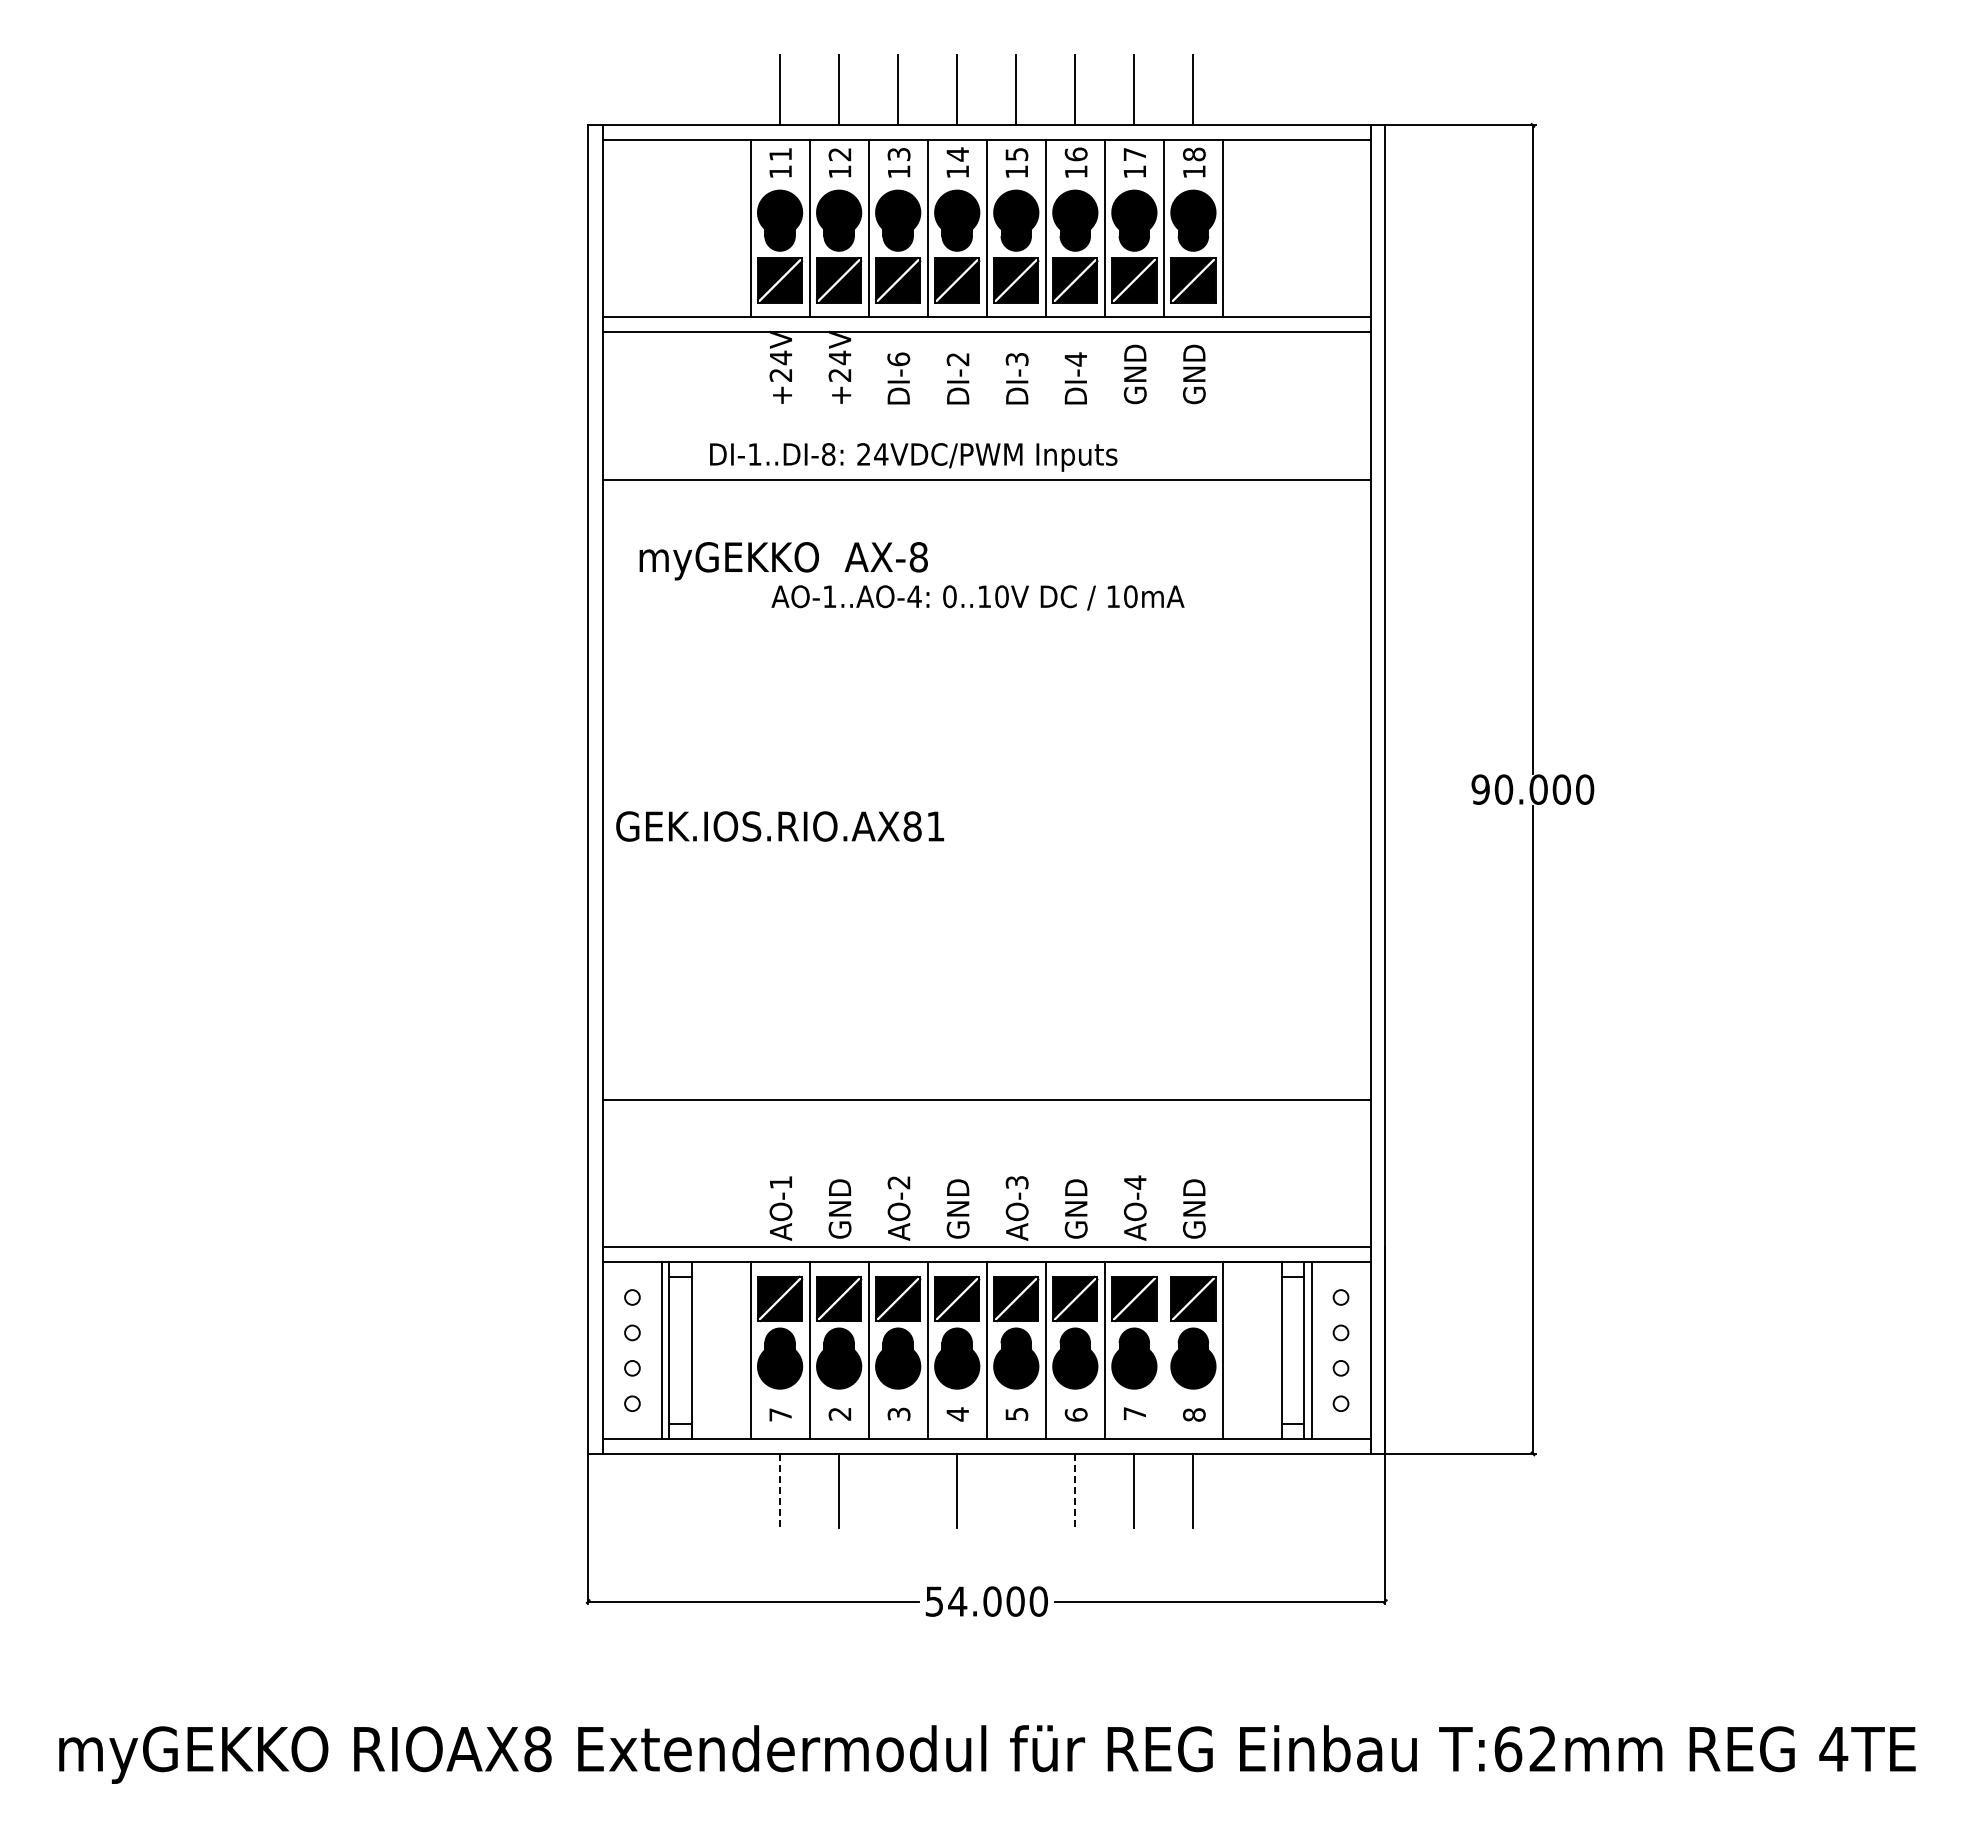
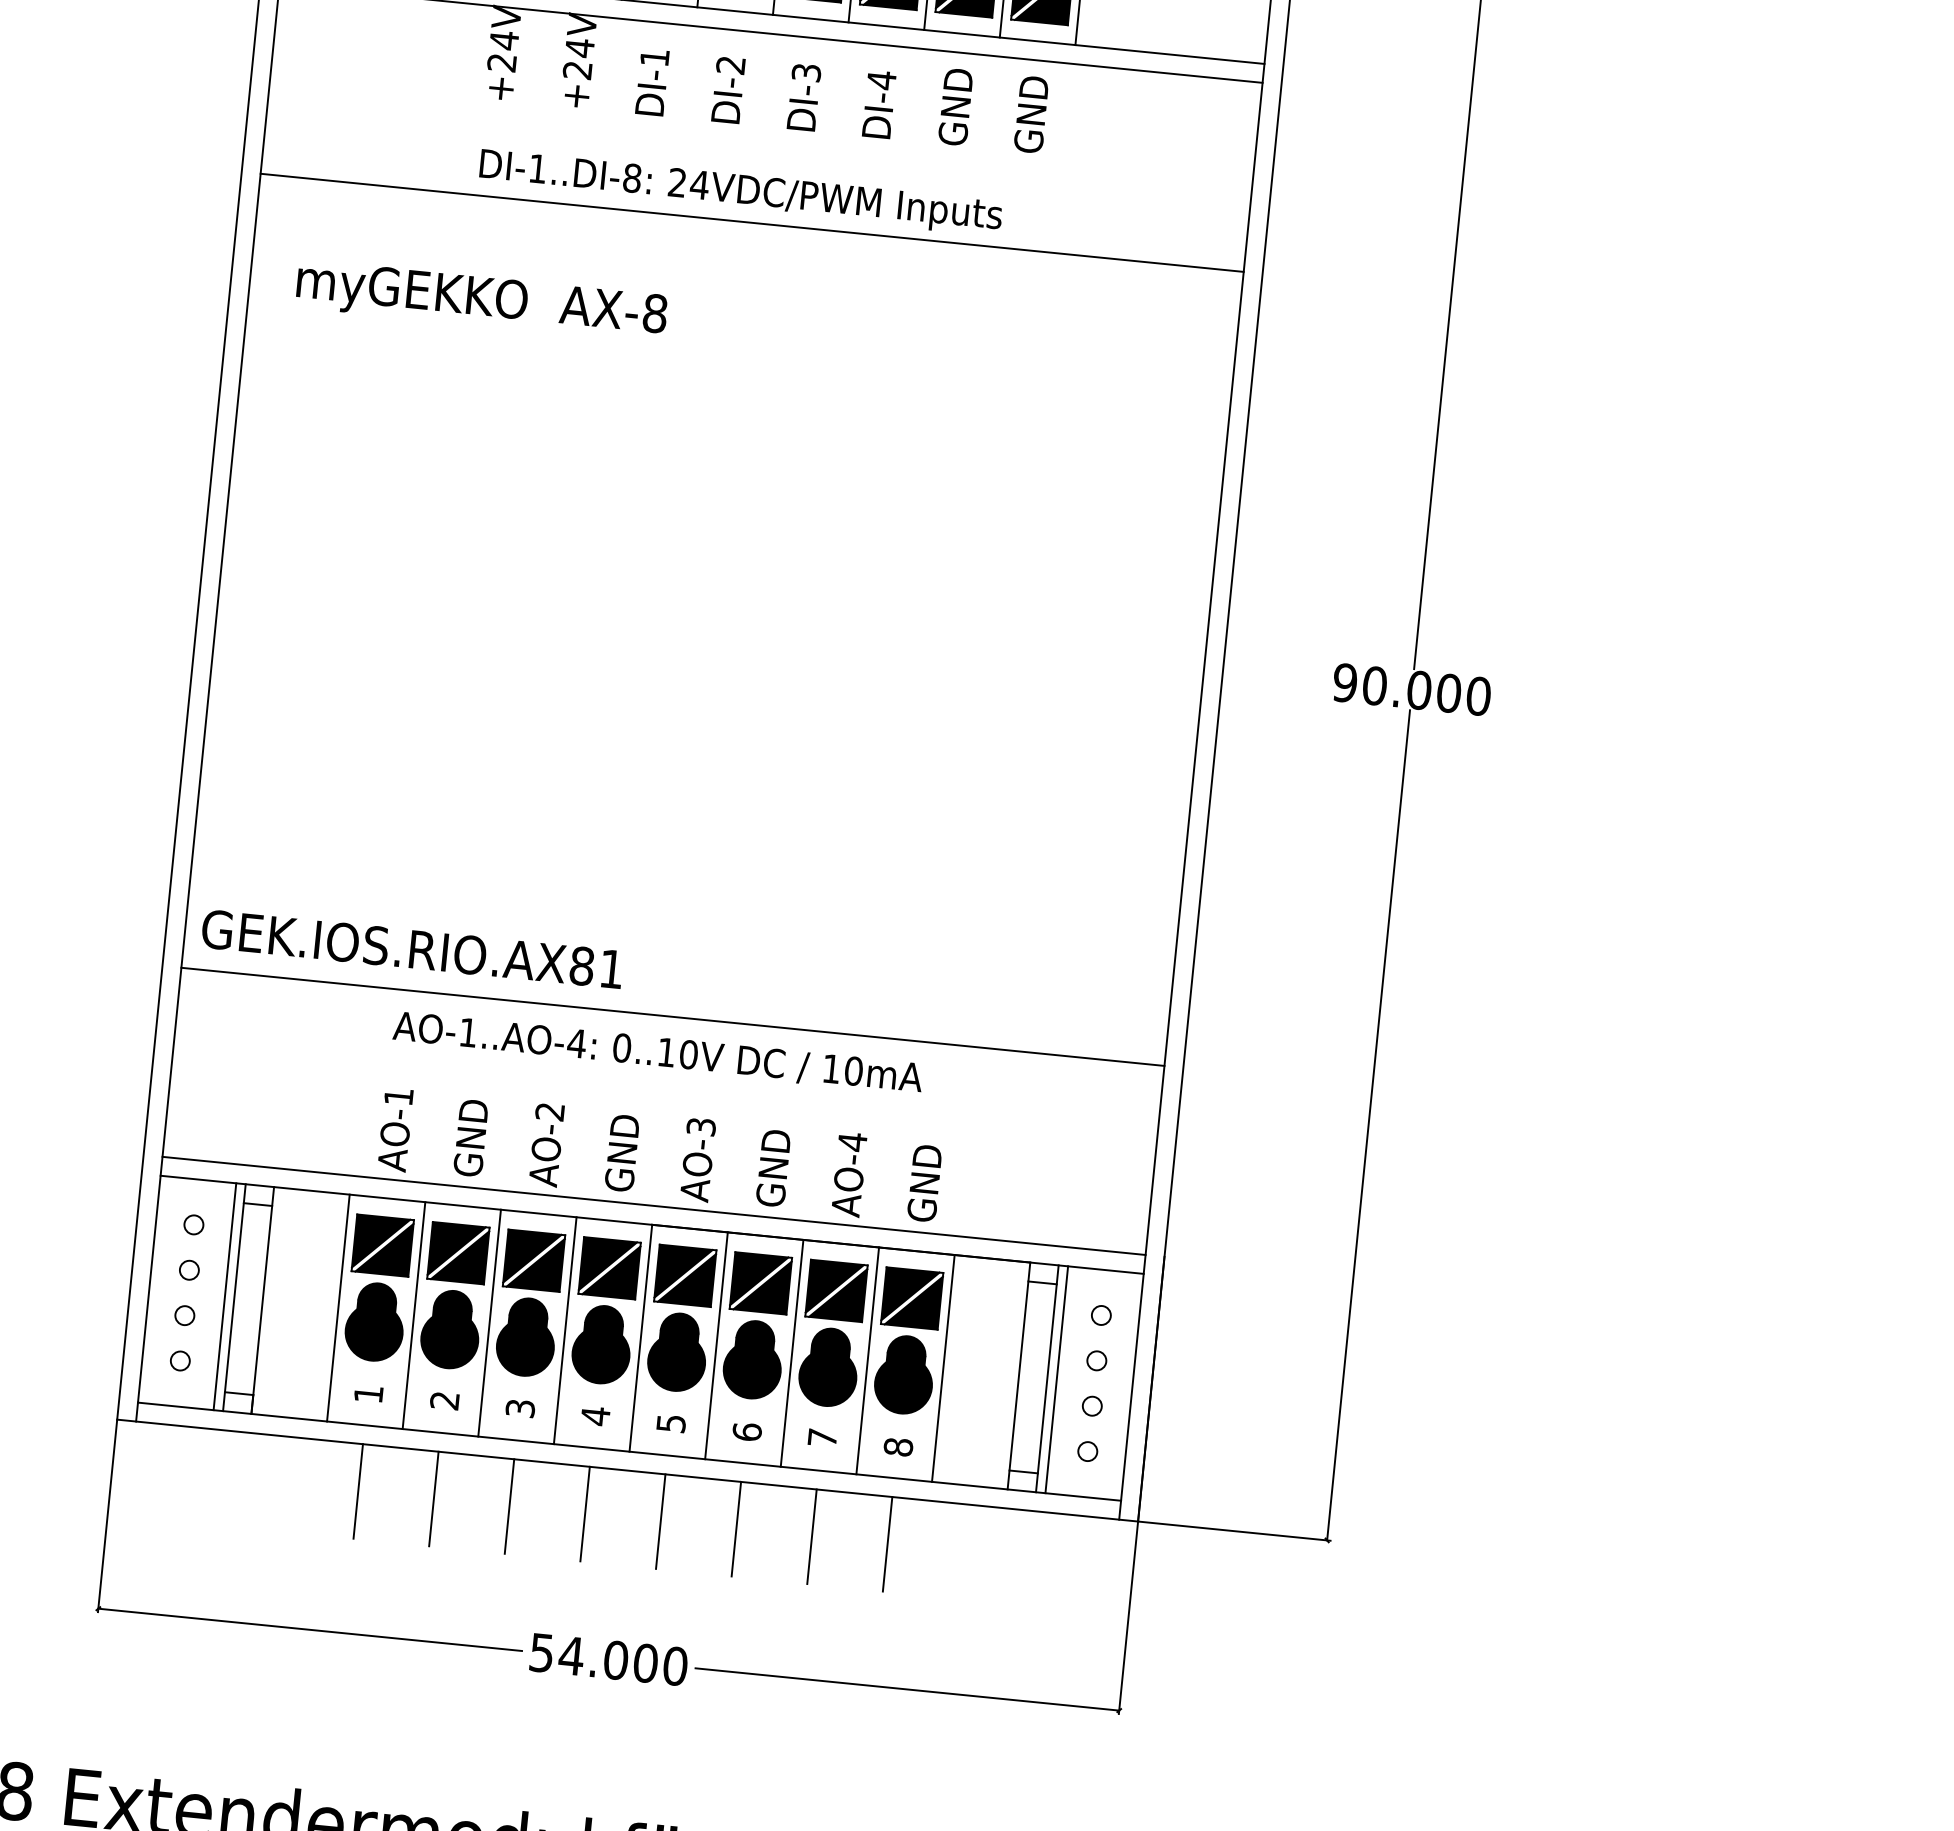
text: (898, 359) -> (654, 57), DI-6 -> DI-1
text: (913, 457) -> (740, 193), moved
text: (977, 597) -> (657, 1052), moved
text: (779, 826) -> (411, 949), moved
line: (1163, 1350) -> (867, 1360), added
text: (780, 1414) -> (368, 1393), 7 -> 1
line: (780, 1490) -> (358, 1491), dashed -> solid
line: (898, 1490) -> (509, 1506), added
line: (1016, 1490) -> (661, 1521), added
line: (1075, 1490) -> (736, 1528), dashed -> solid

